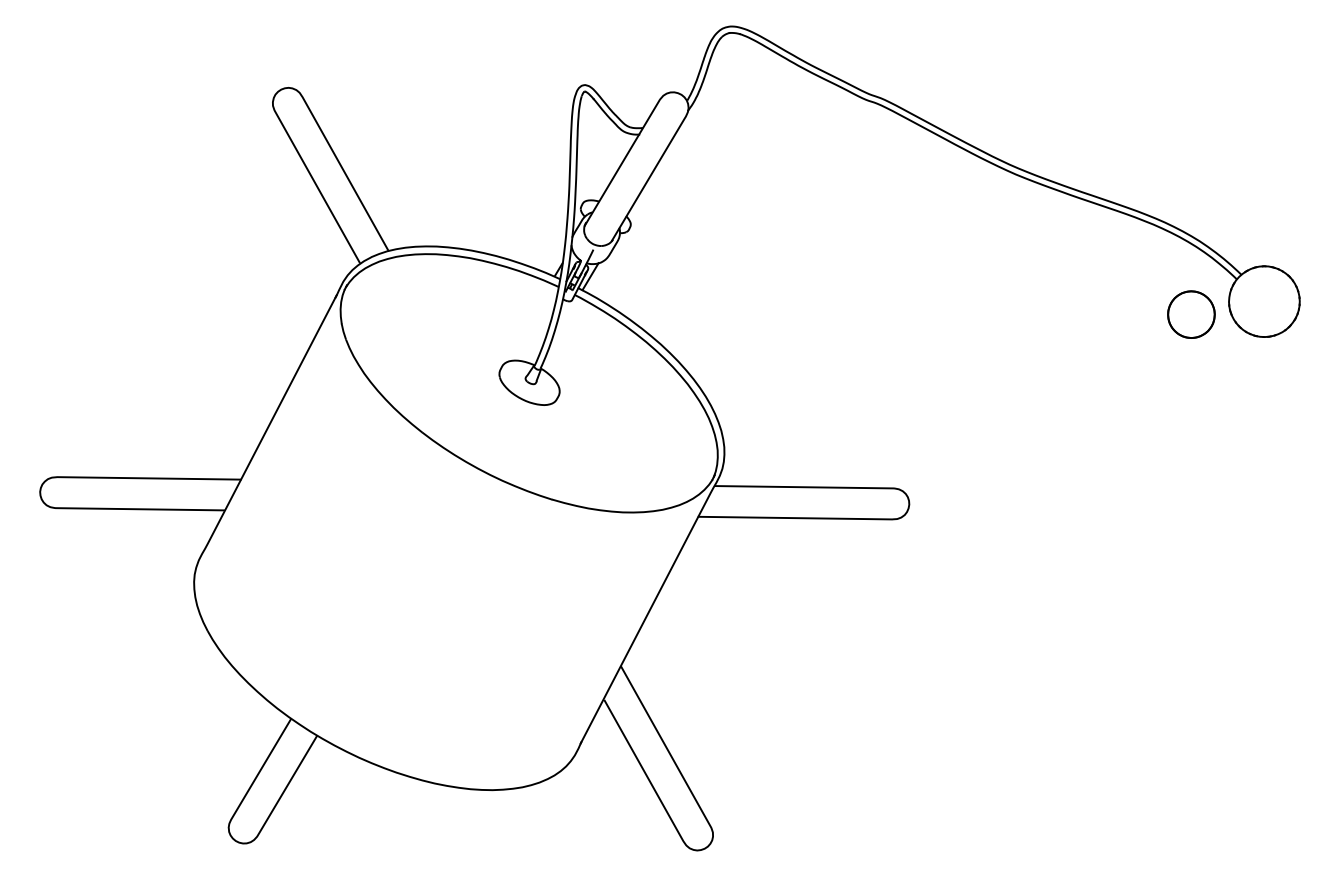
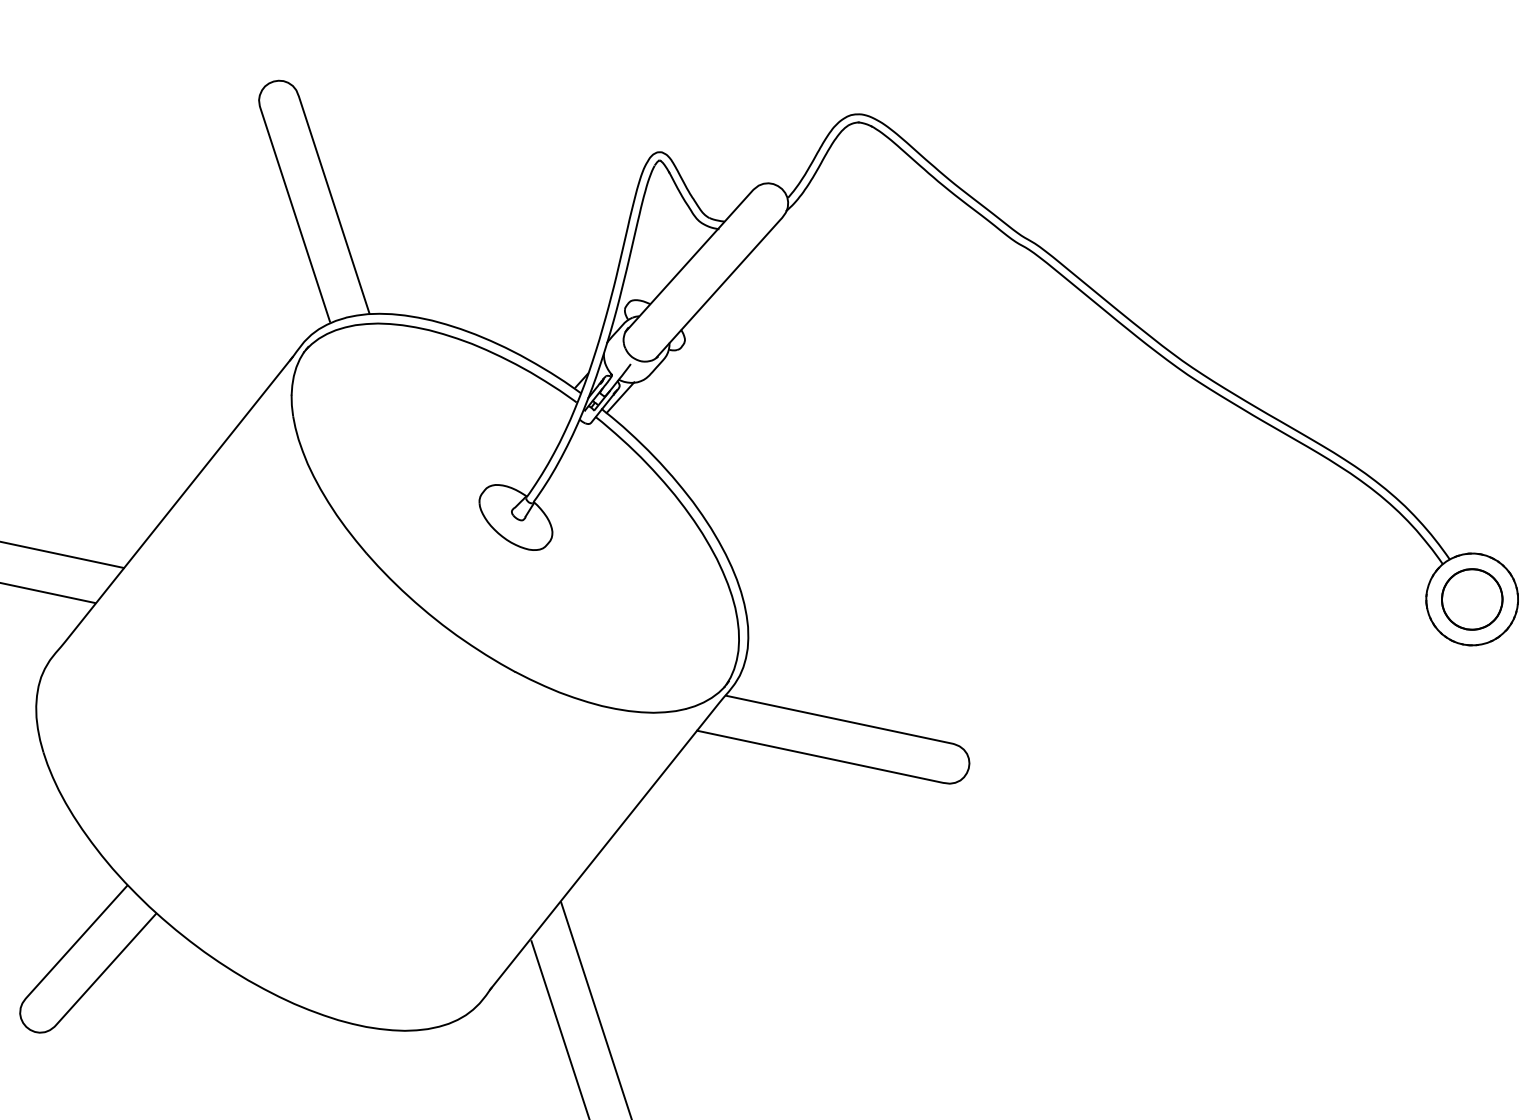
part: (1191, 314) -> (1472, 599), moved

